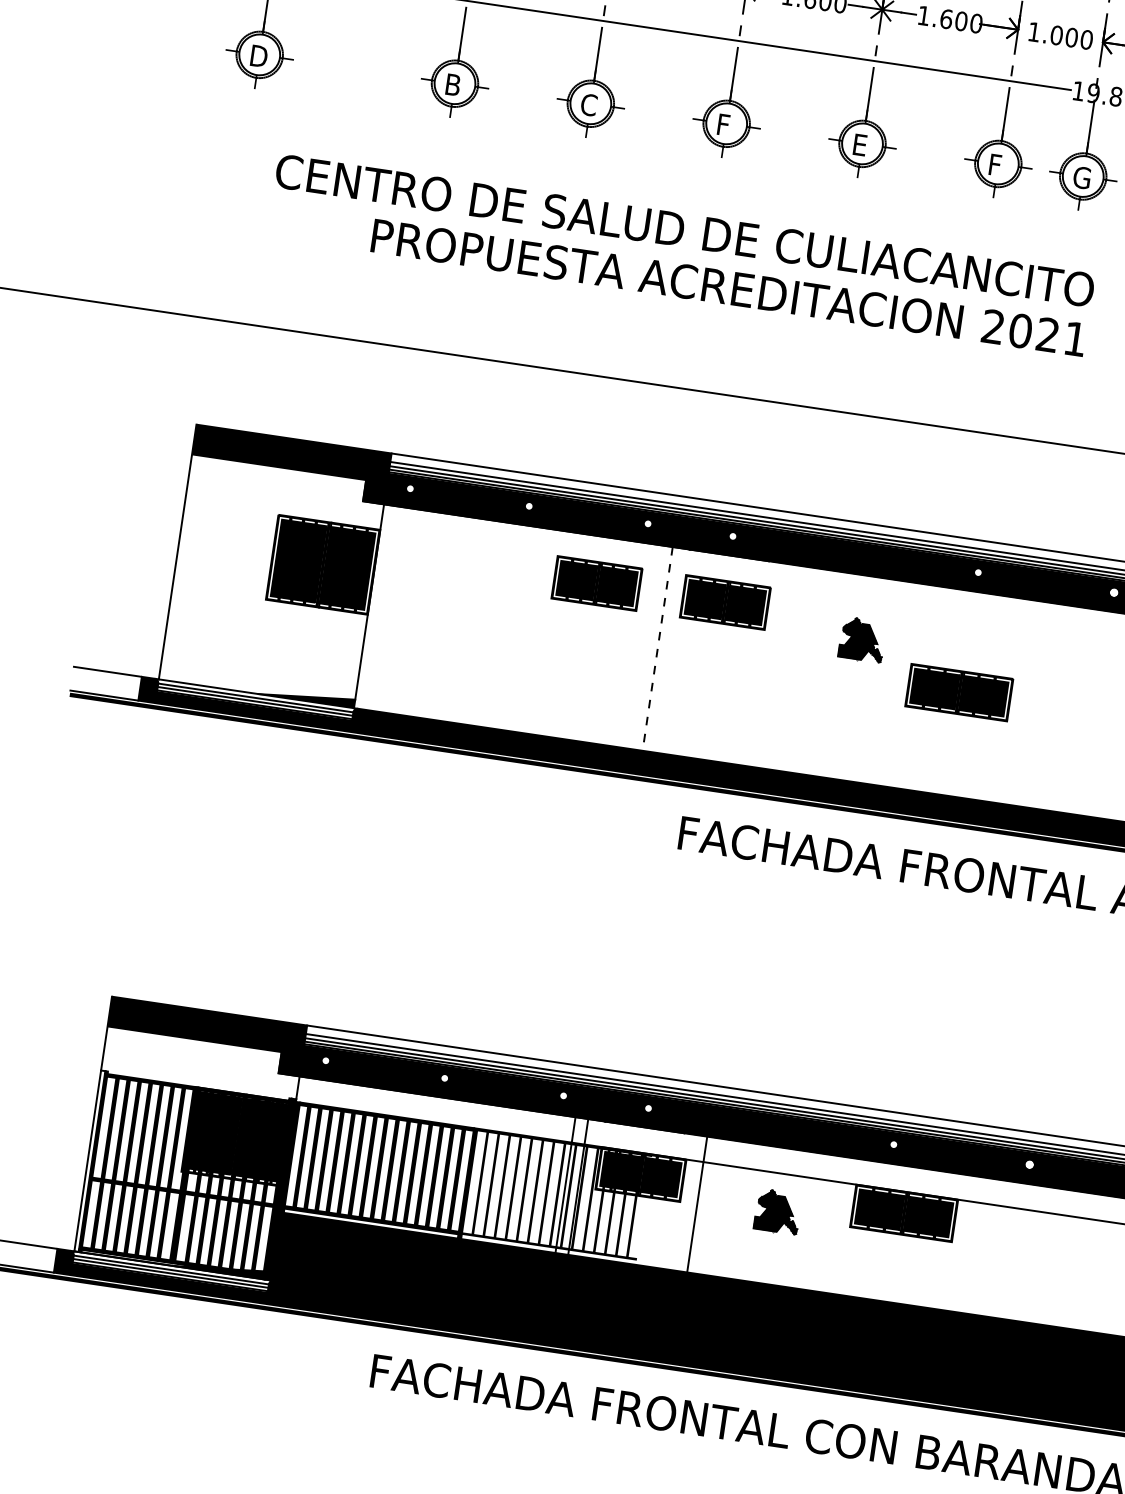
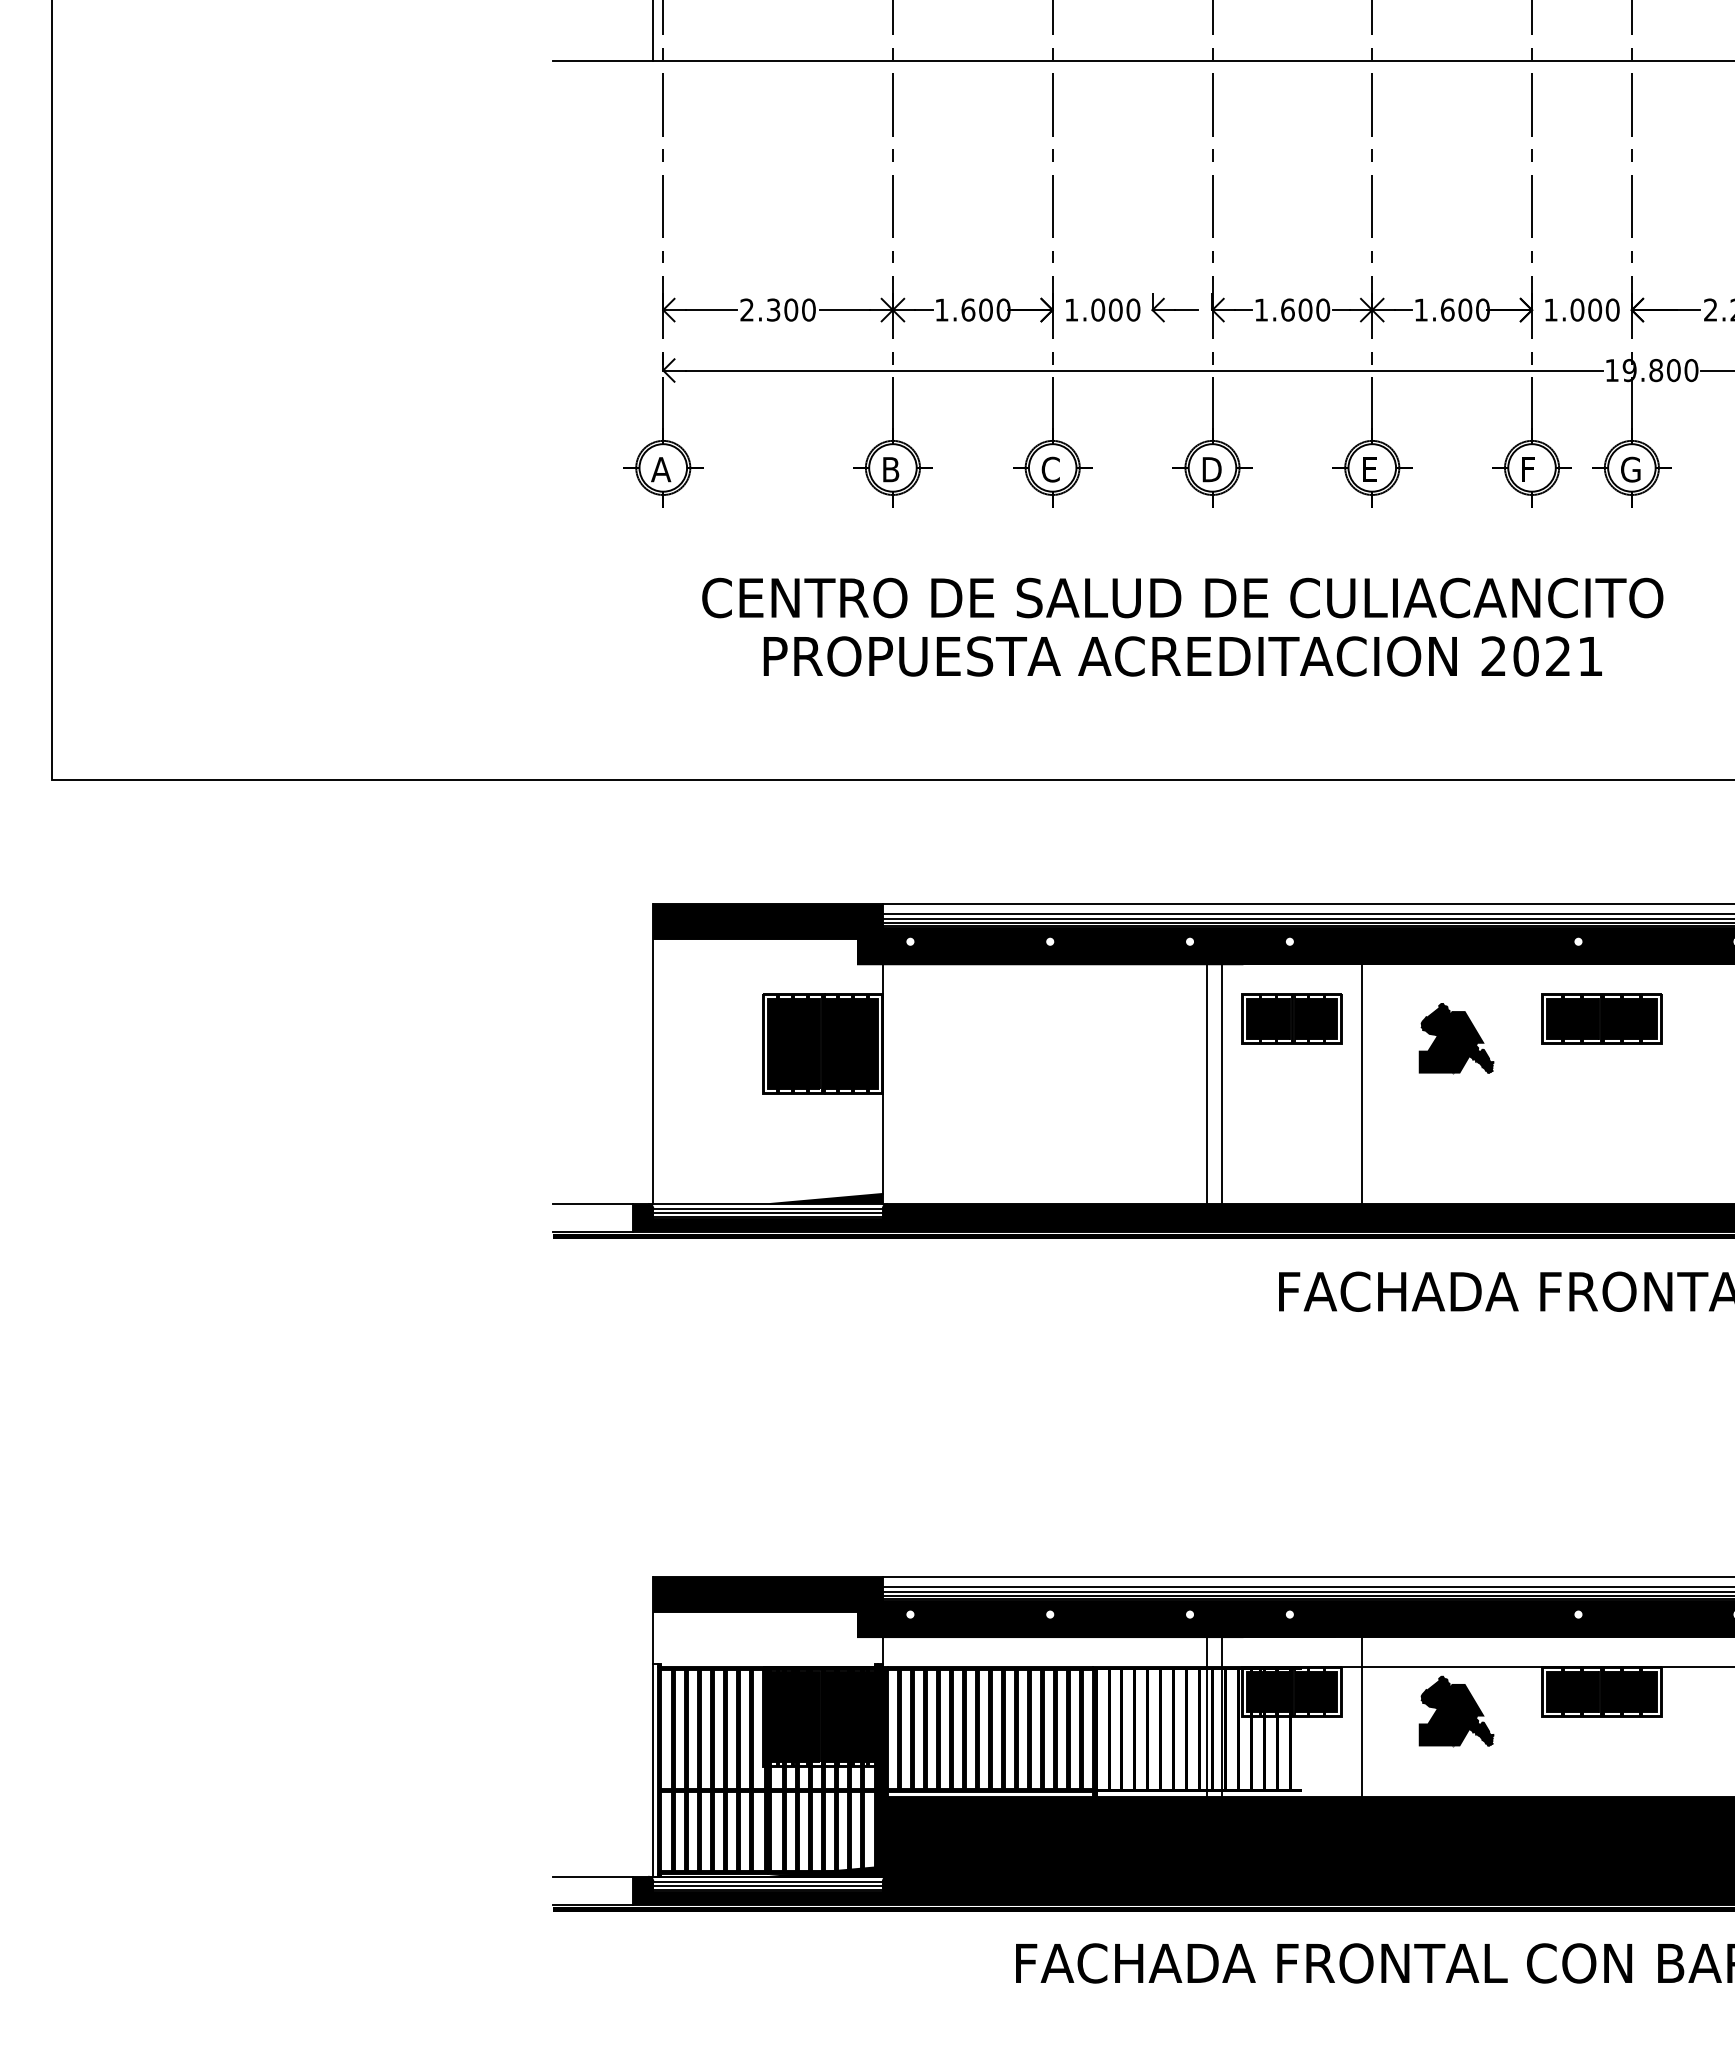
text: (258, 56) -> (661, 469), D -> A
text: (725, 125) -> (1211, 469), F -> D
text: (728, 287) -> (1182, 656), moved
part: (596, 582) -> (1140, 1018), removed
part: (862, 639) -> (1456, 1038), size x1.43
line: (645, 646) -> (1207, 1083), added
line: (657, 649) -> (1222, 1084), dashed -> solid
line: (776, 666) -> (1362, 1083), added
part: (958, 692) -> (1601, 1018), moved
part: (777, 1211) -> (1456, 1711), size x1.43

